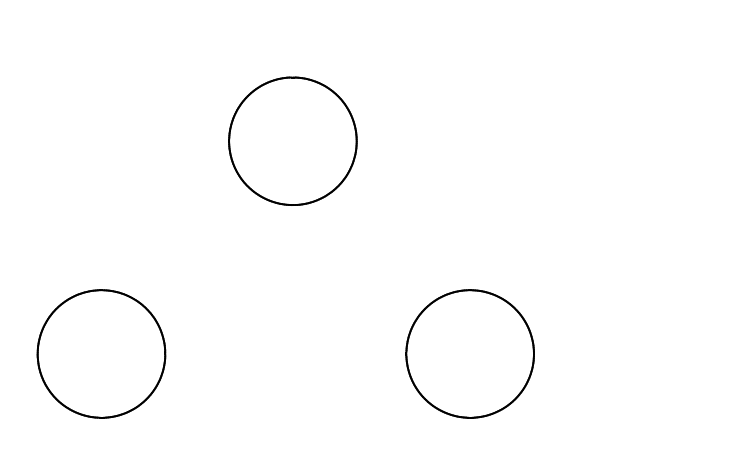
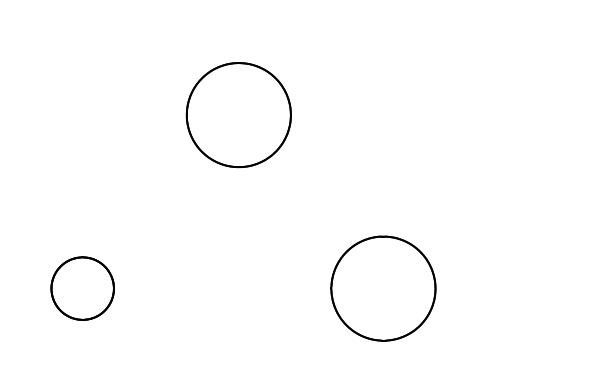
part: (101, 353) -> (82, 288), size x0.6

